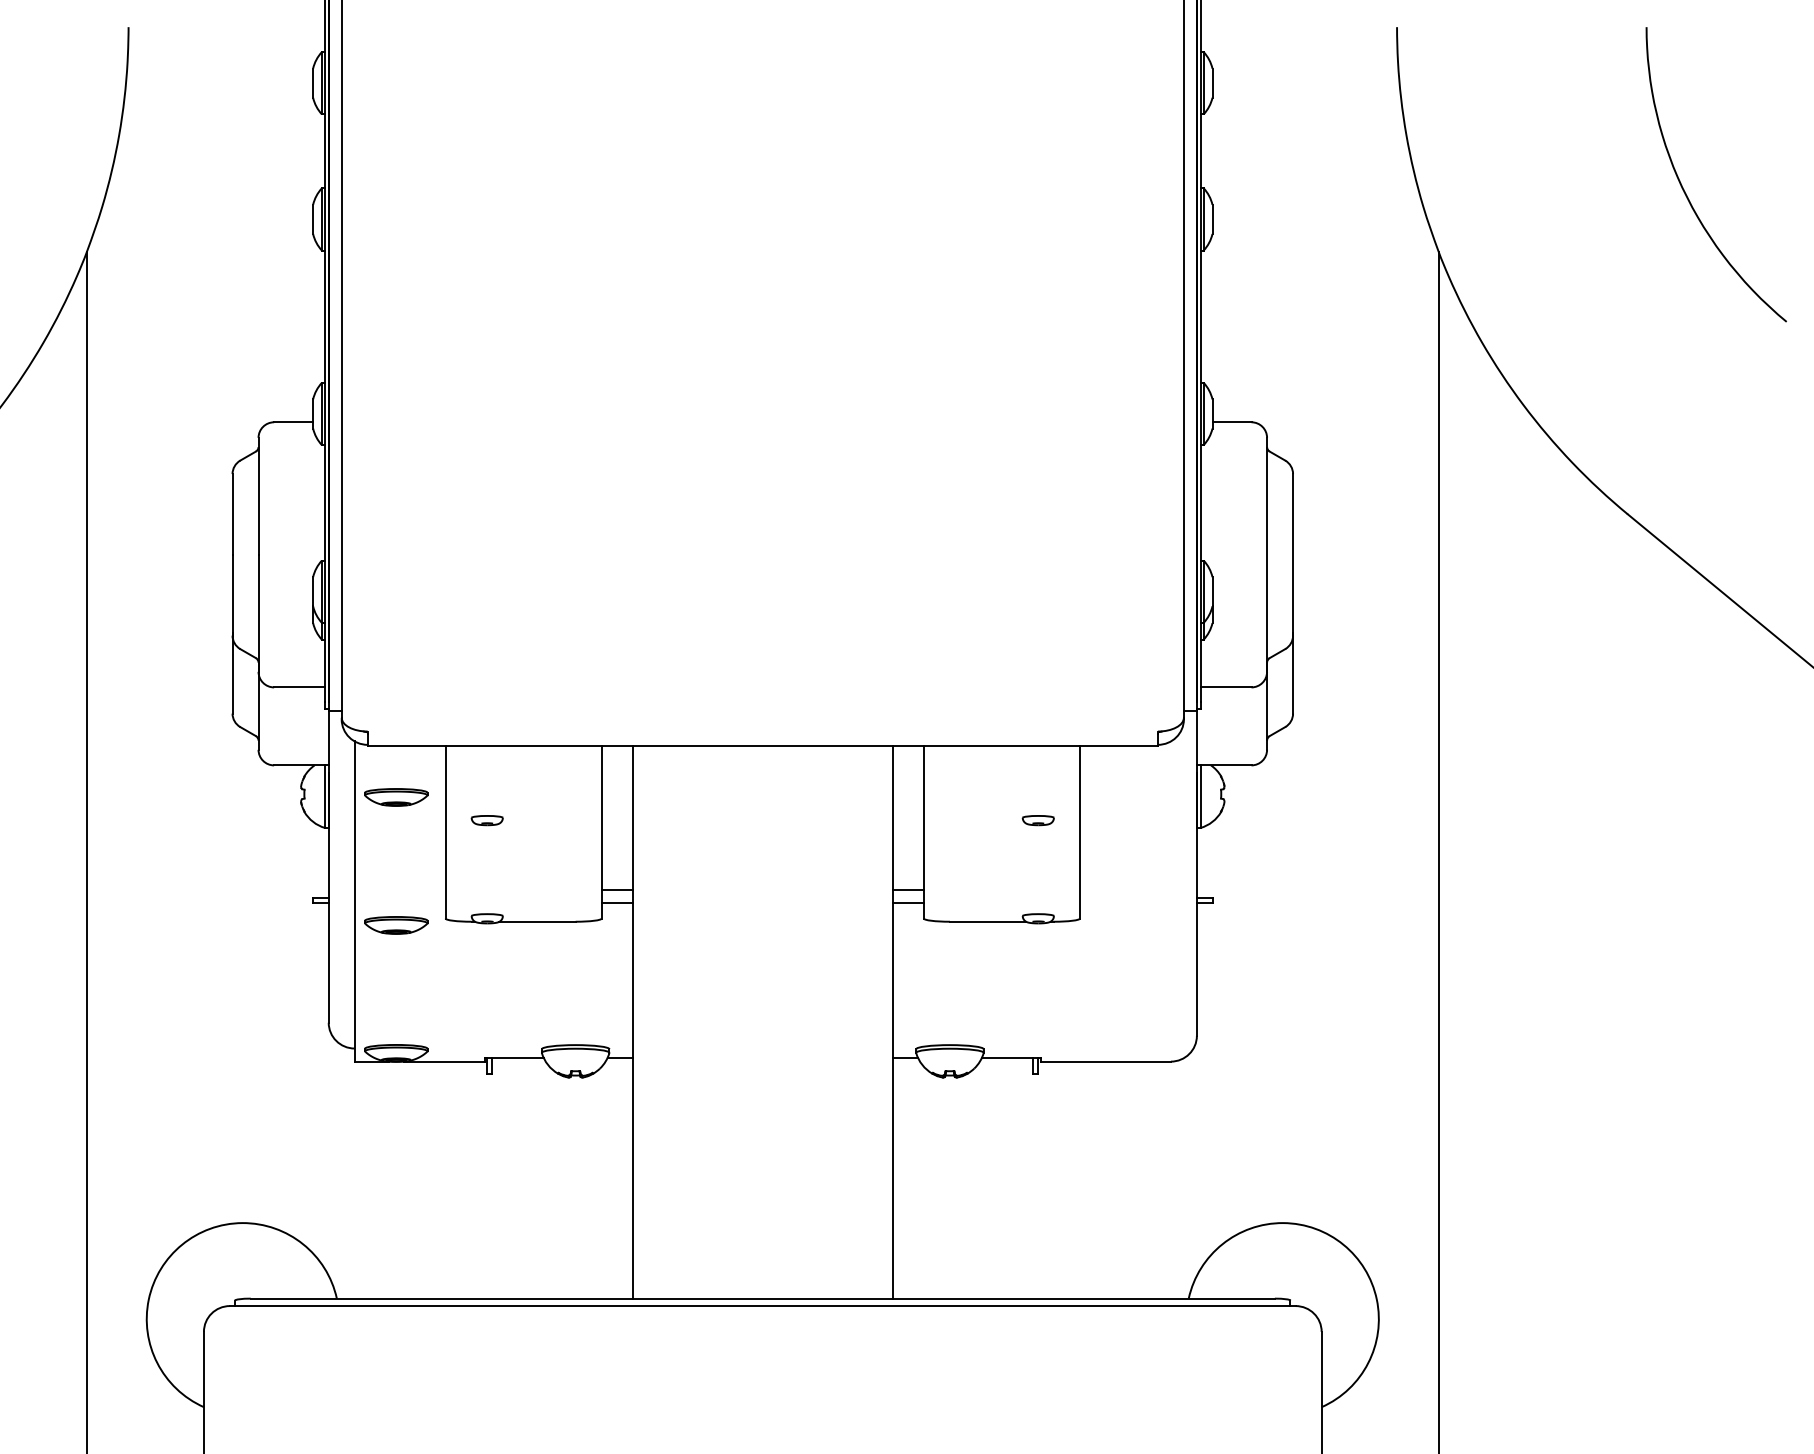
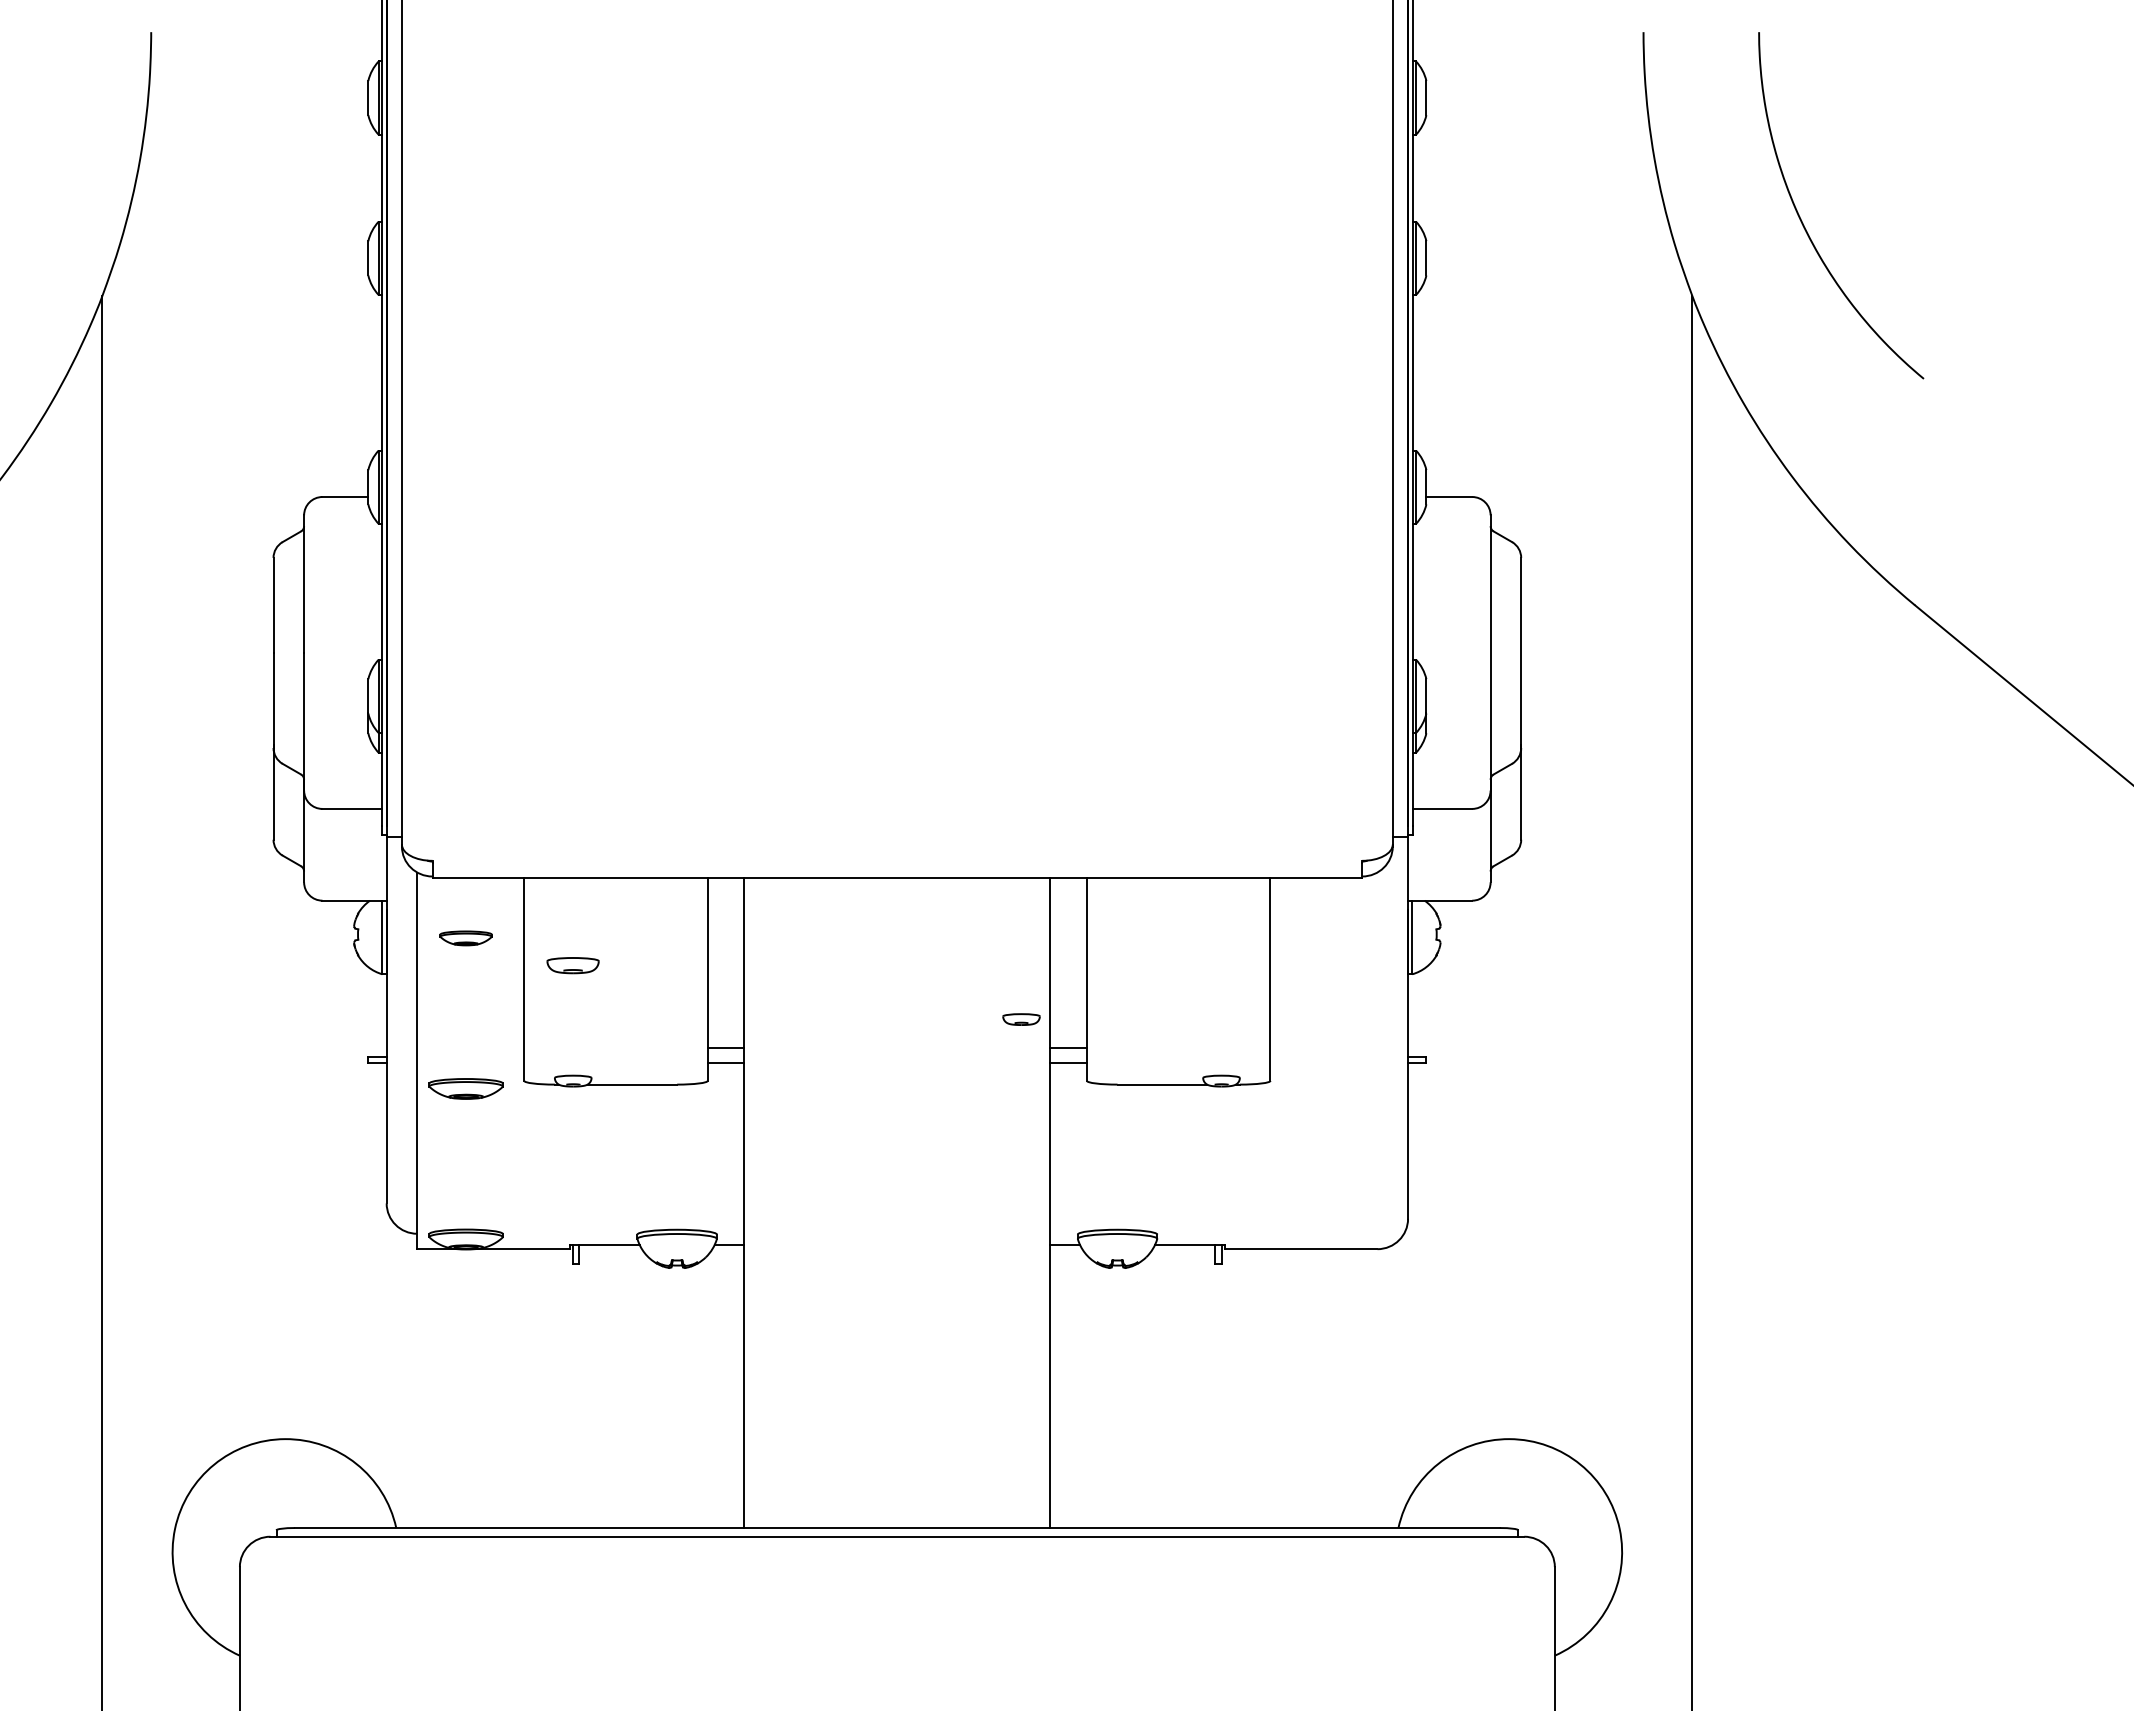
curve: (1683, 187) -> (1802, 220), moved
part: (395, 797) -> (465, 938), size x0.7
part: (487, 820) -> (573, 965), size x1.4
part: (1038, 820) -> (1021, 1019), moved

